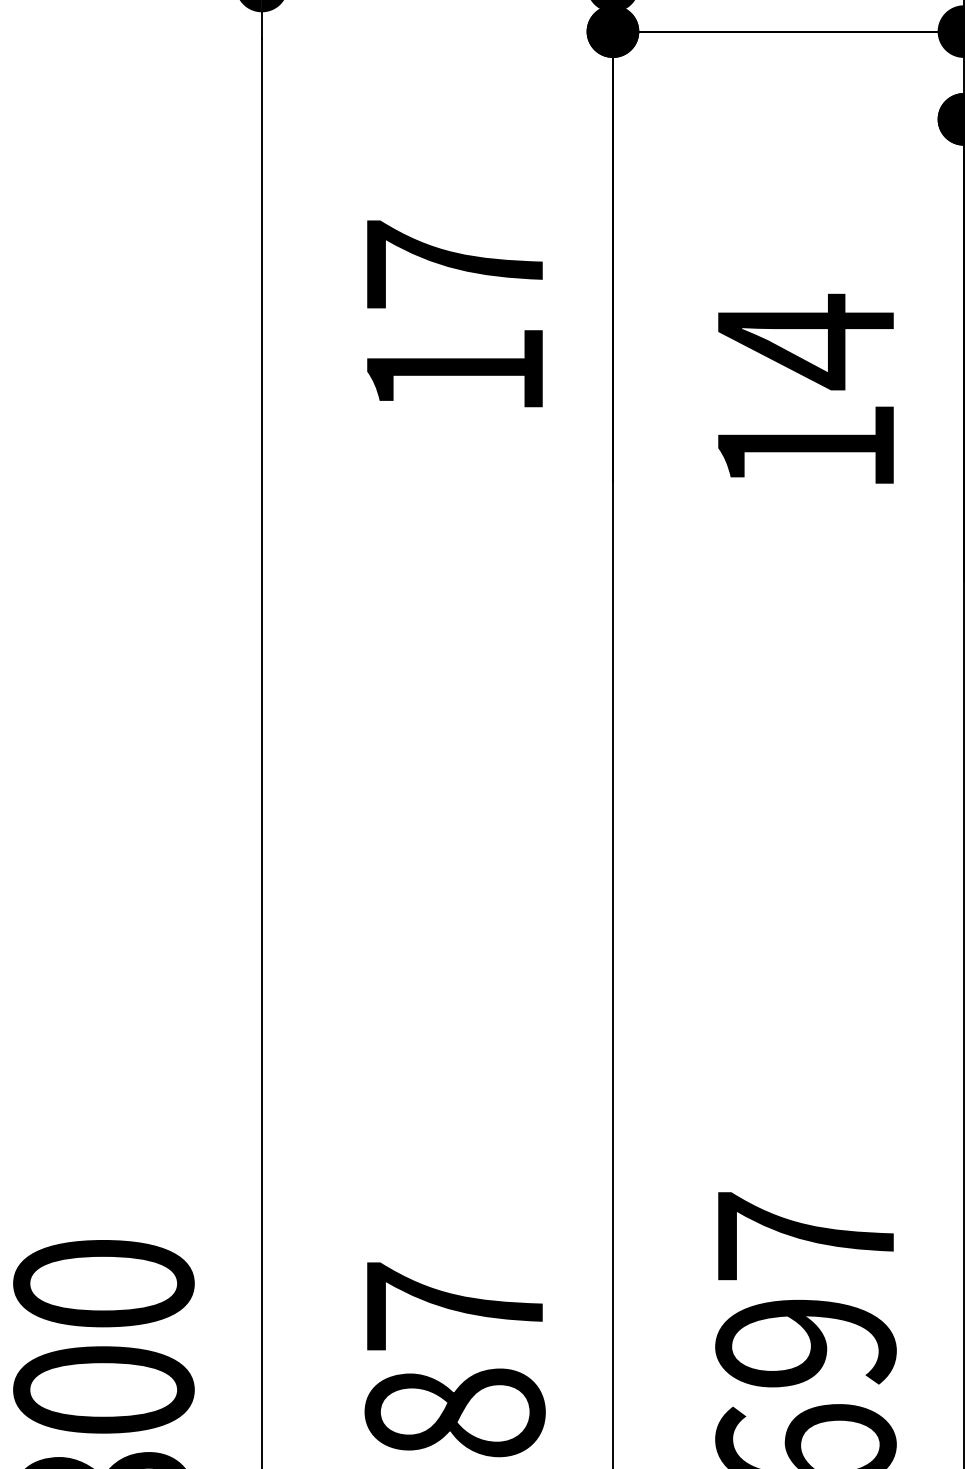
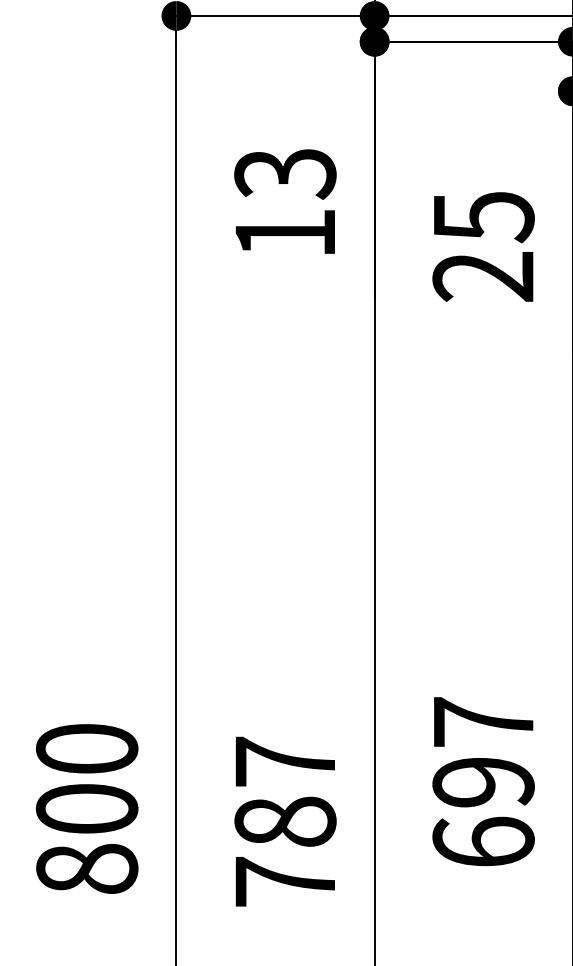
text: (455, 264) -> (285, 173), 17 -> 13
text: (805, 392) -> (483, 245), 14 -> 25

